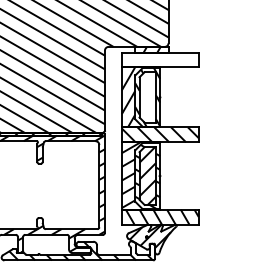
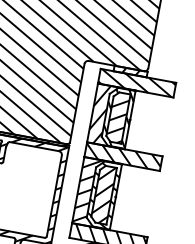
hatch: (159, 59) -> (136, 82), added
hatch: (147, 100) -> (117, 120), added

